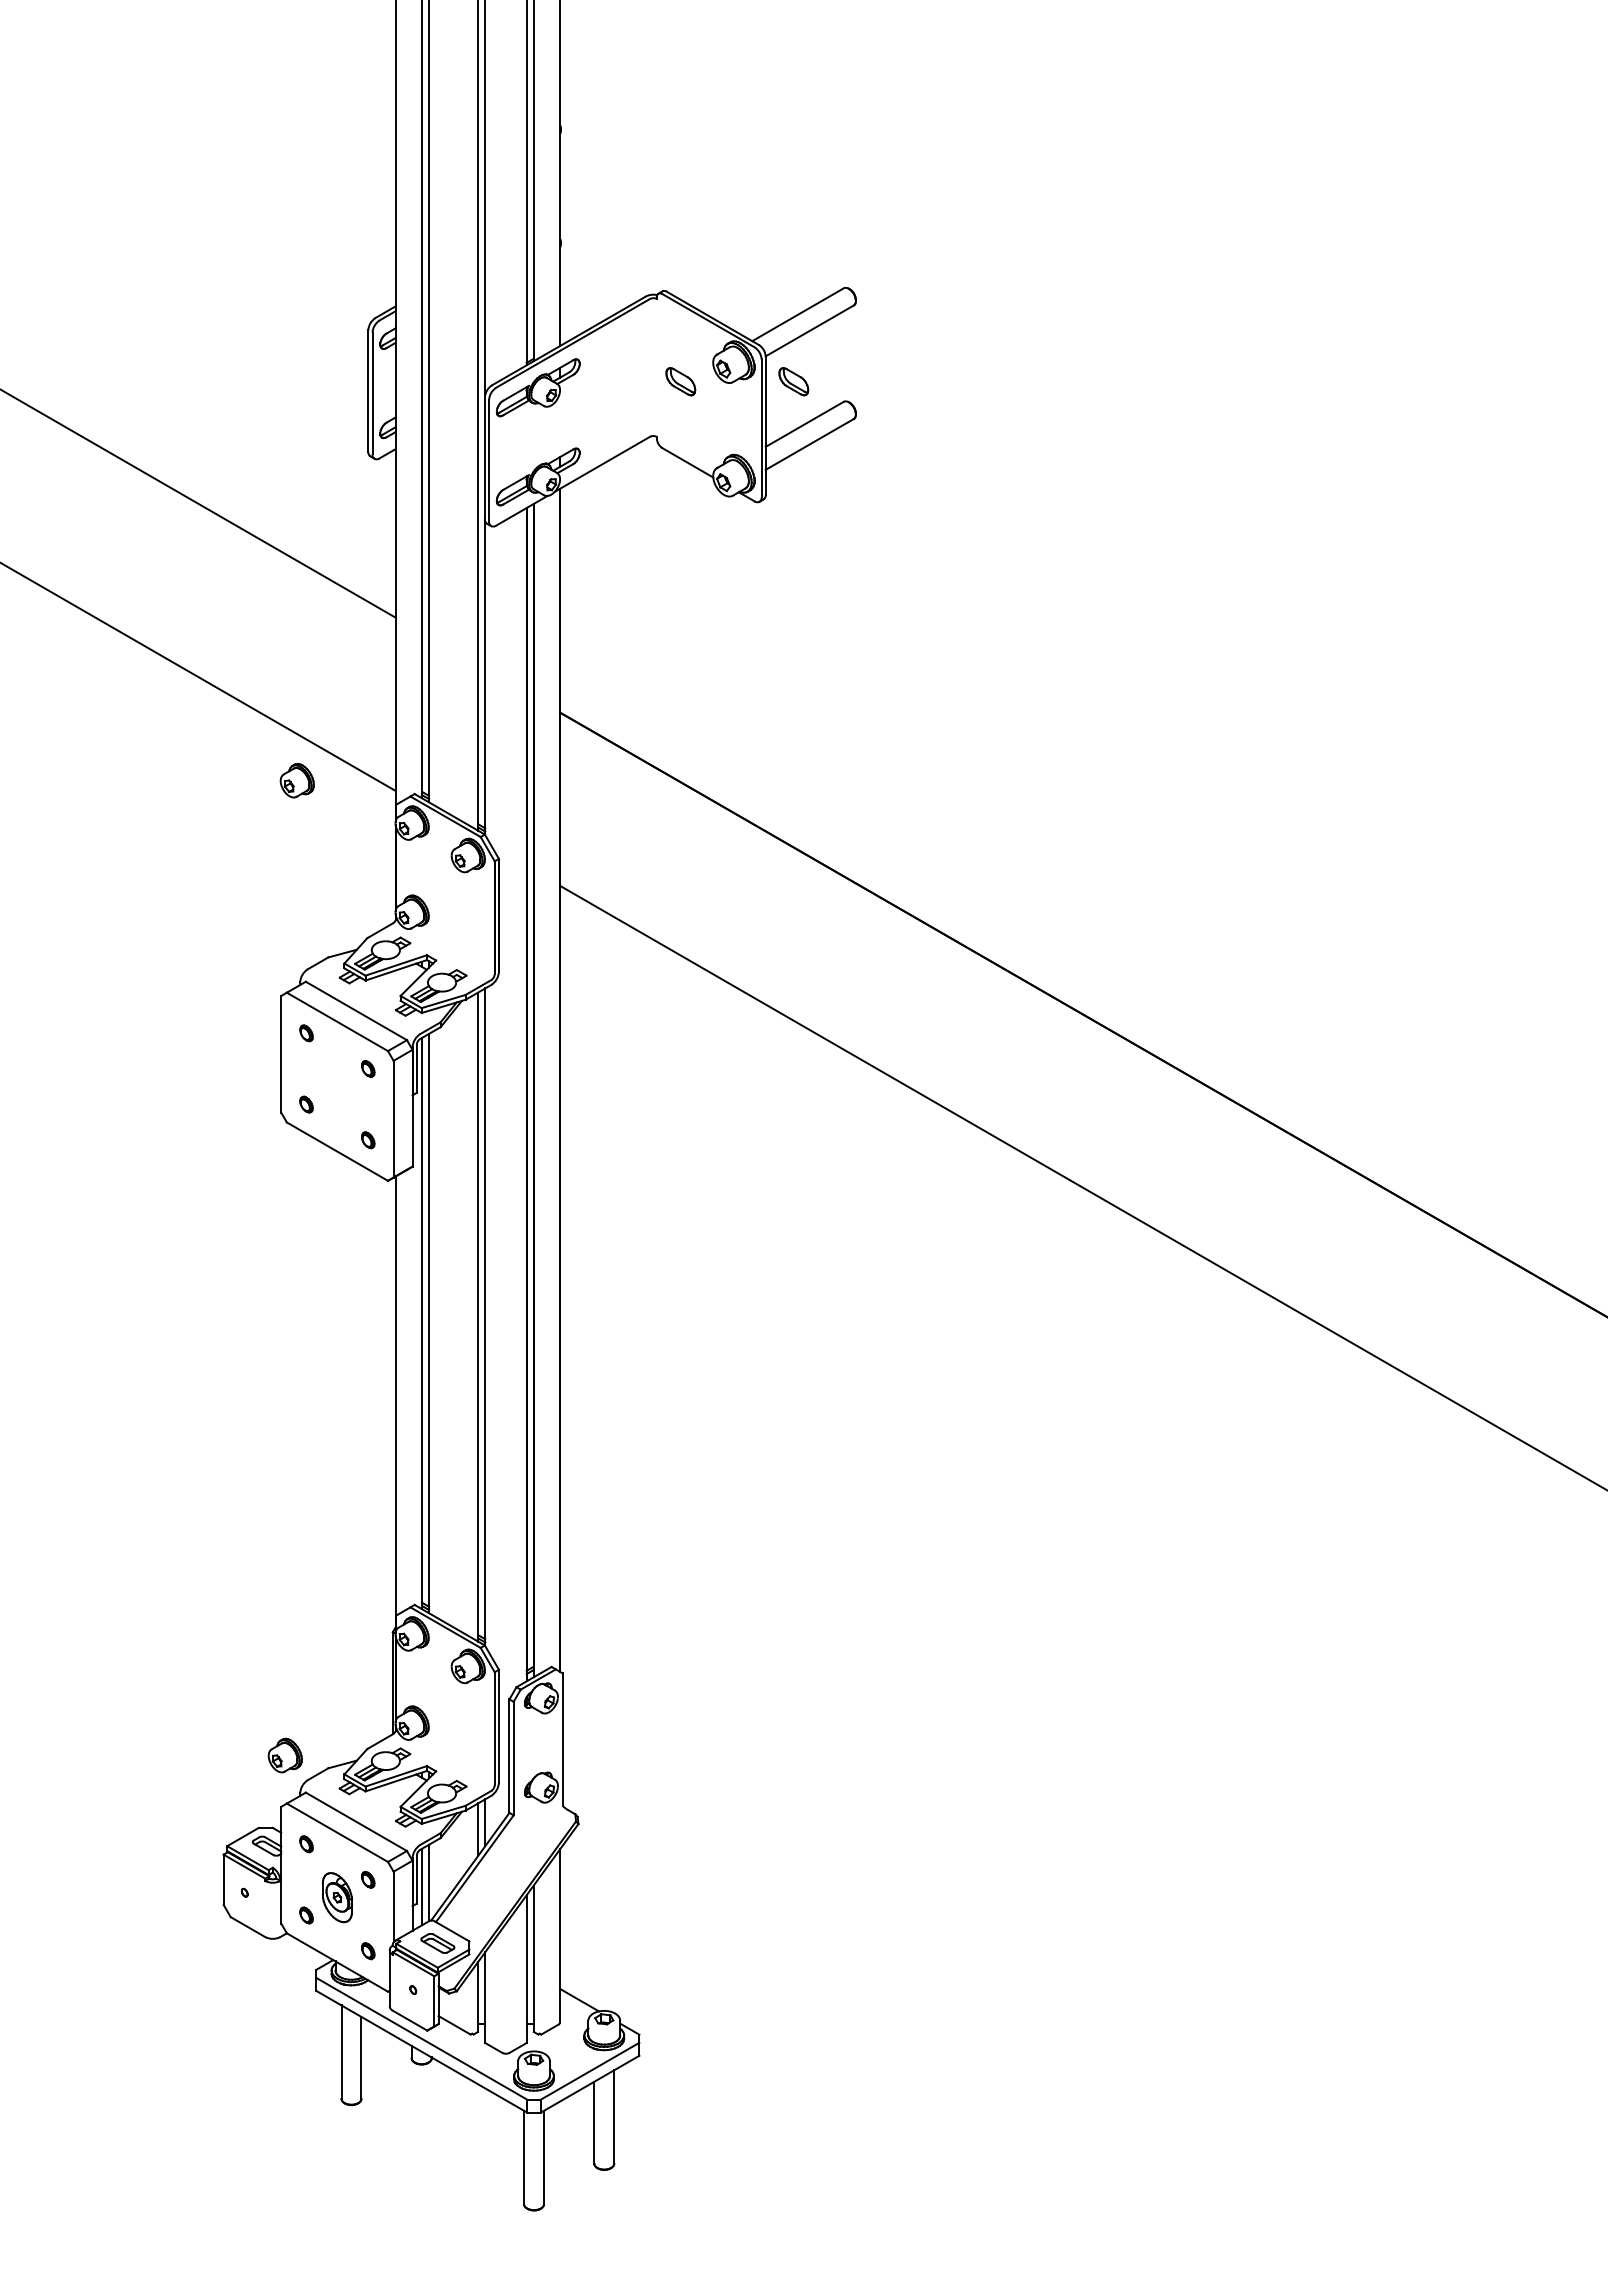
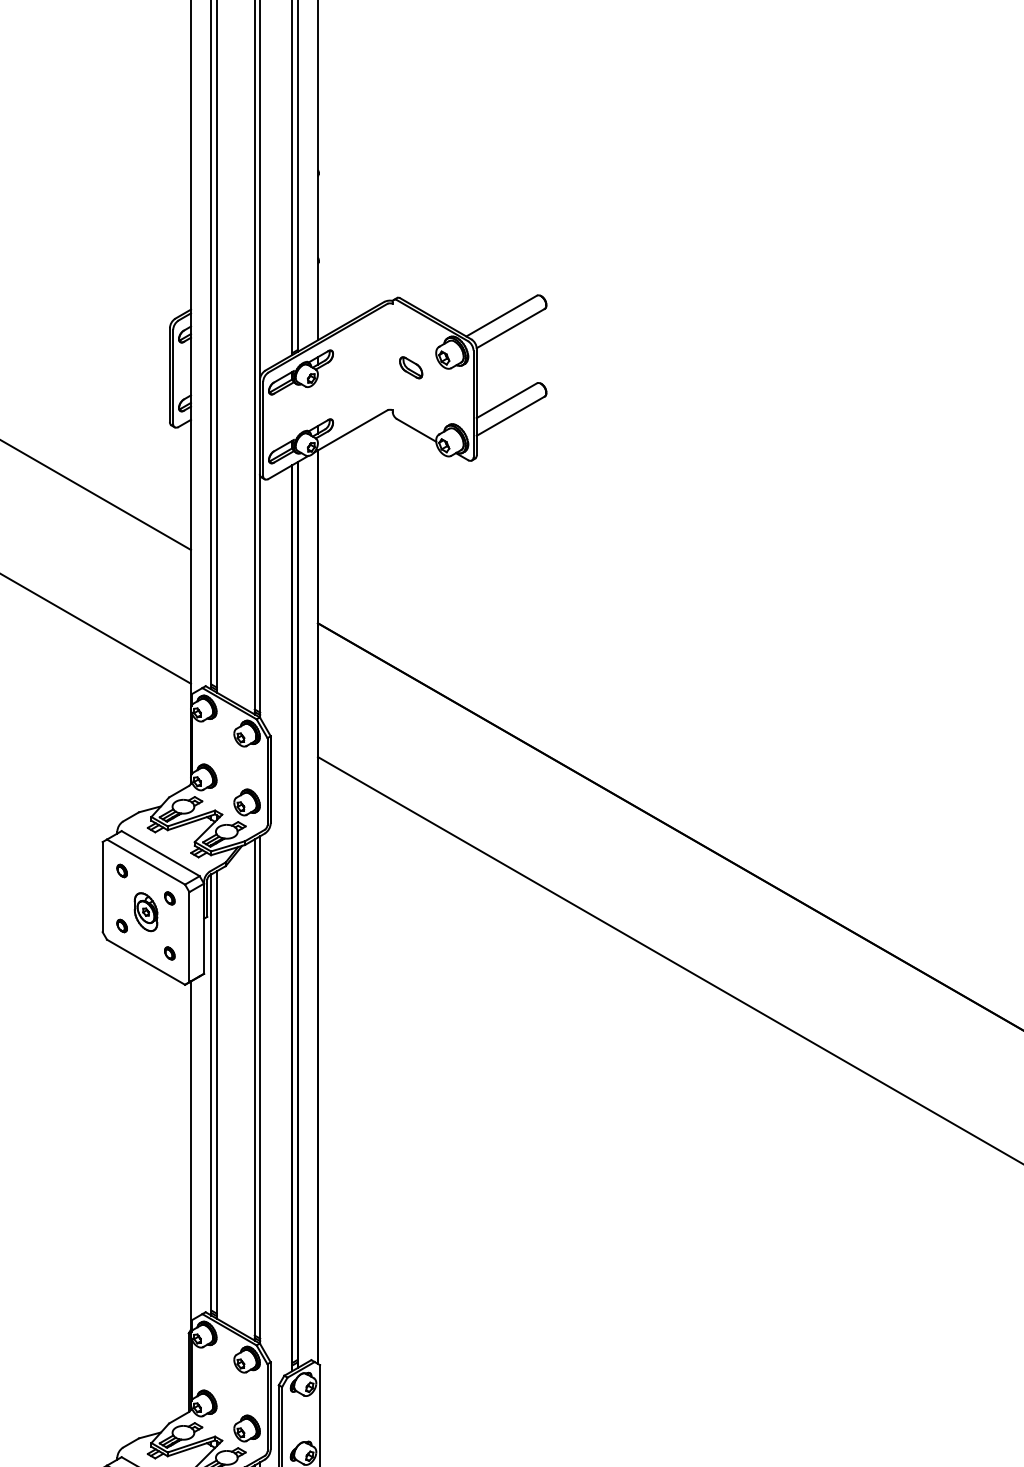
part: (793, 381) -> (498, 367), removed
part: (296, 780) -> (246, 802), moved
part: (336, 1086) -> (145, 911), added
part: (284, 1755) -> (246, 1428), moved

